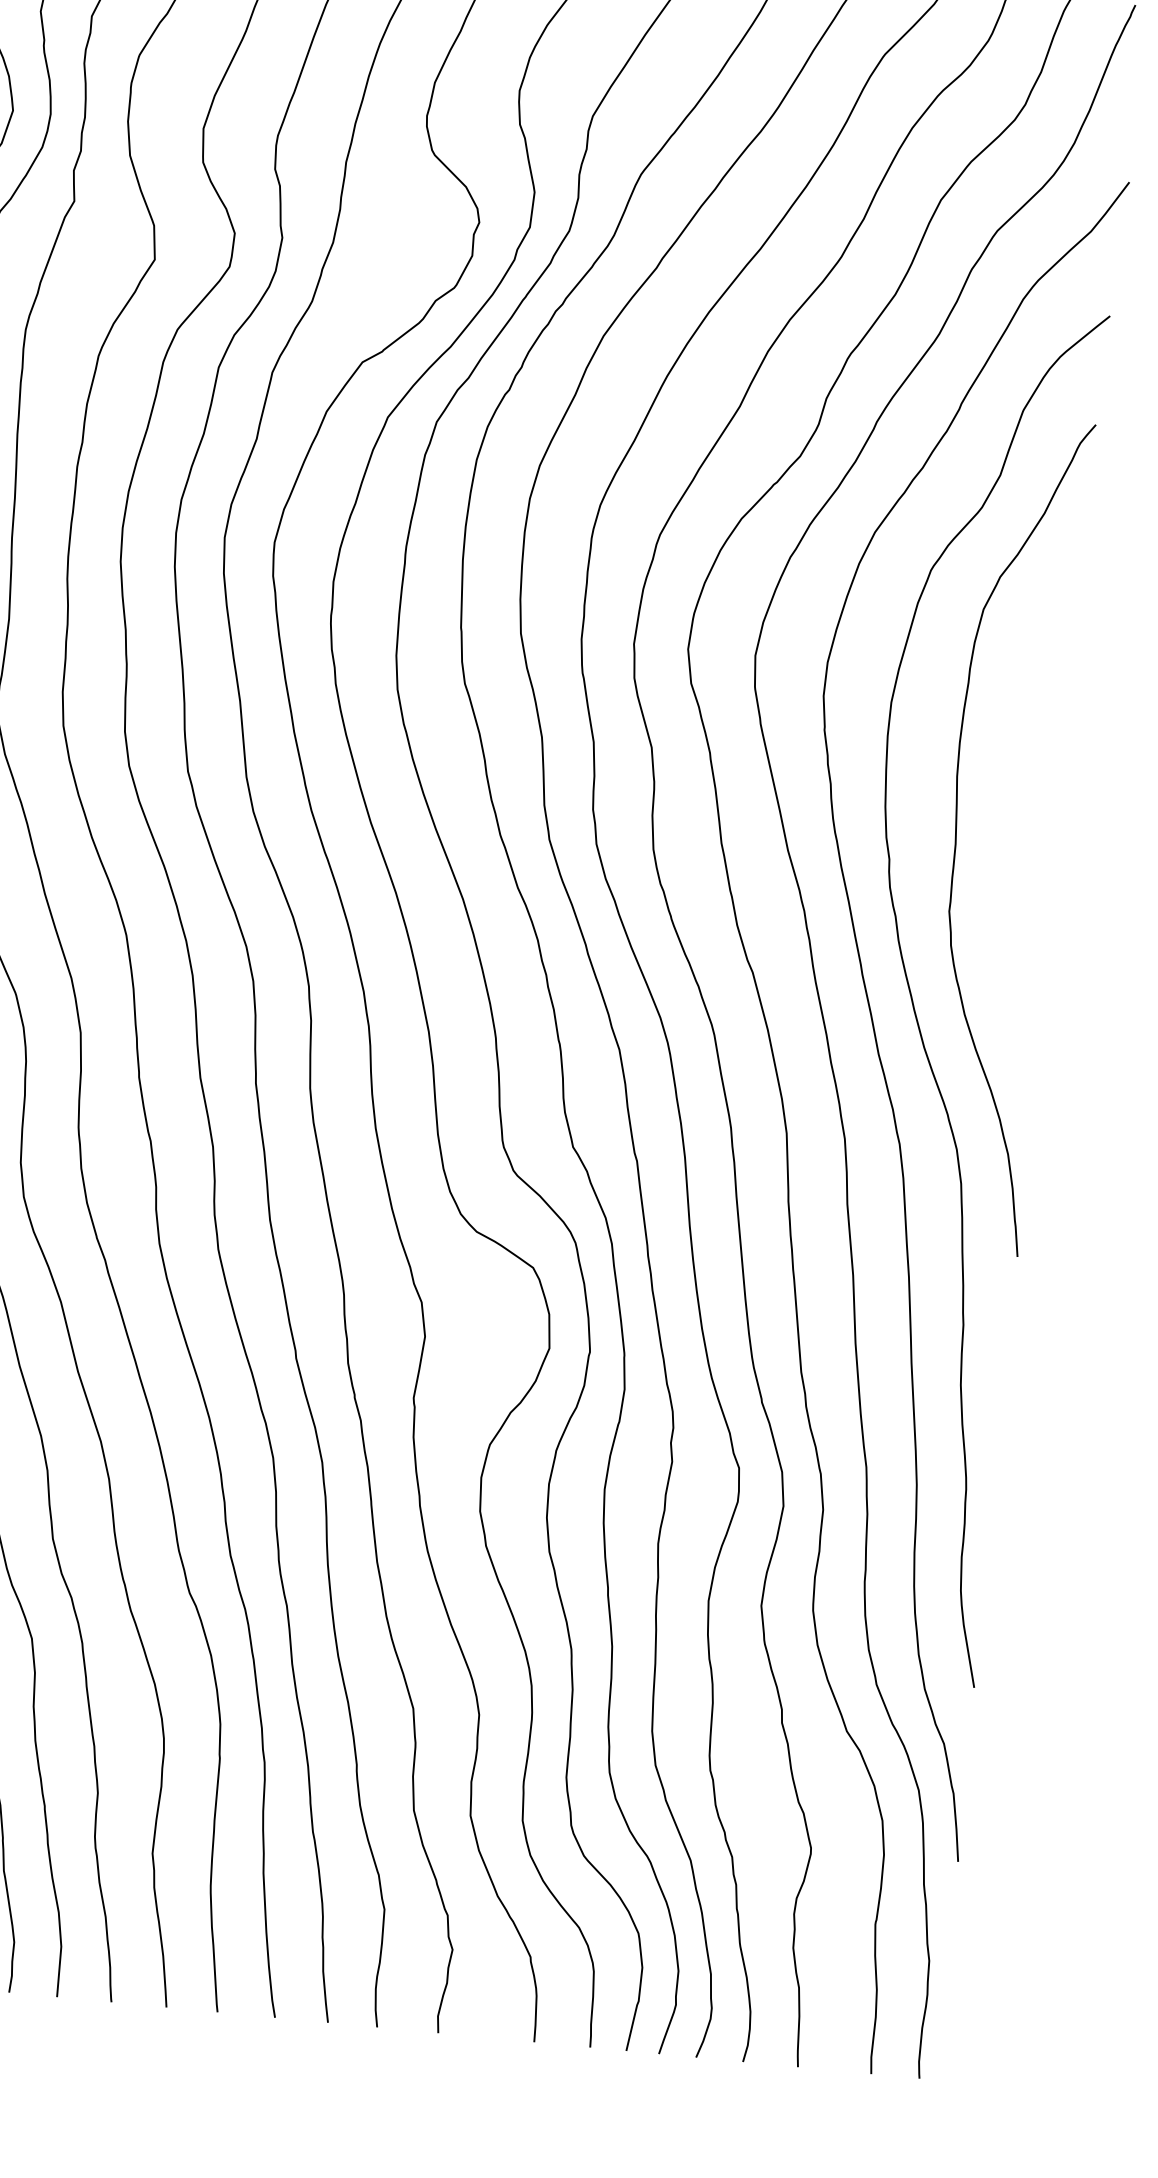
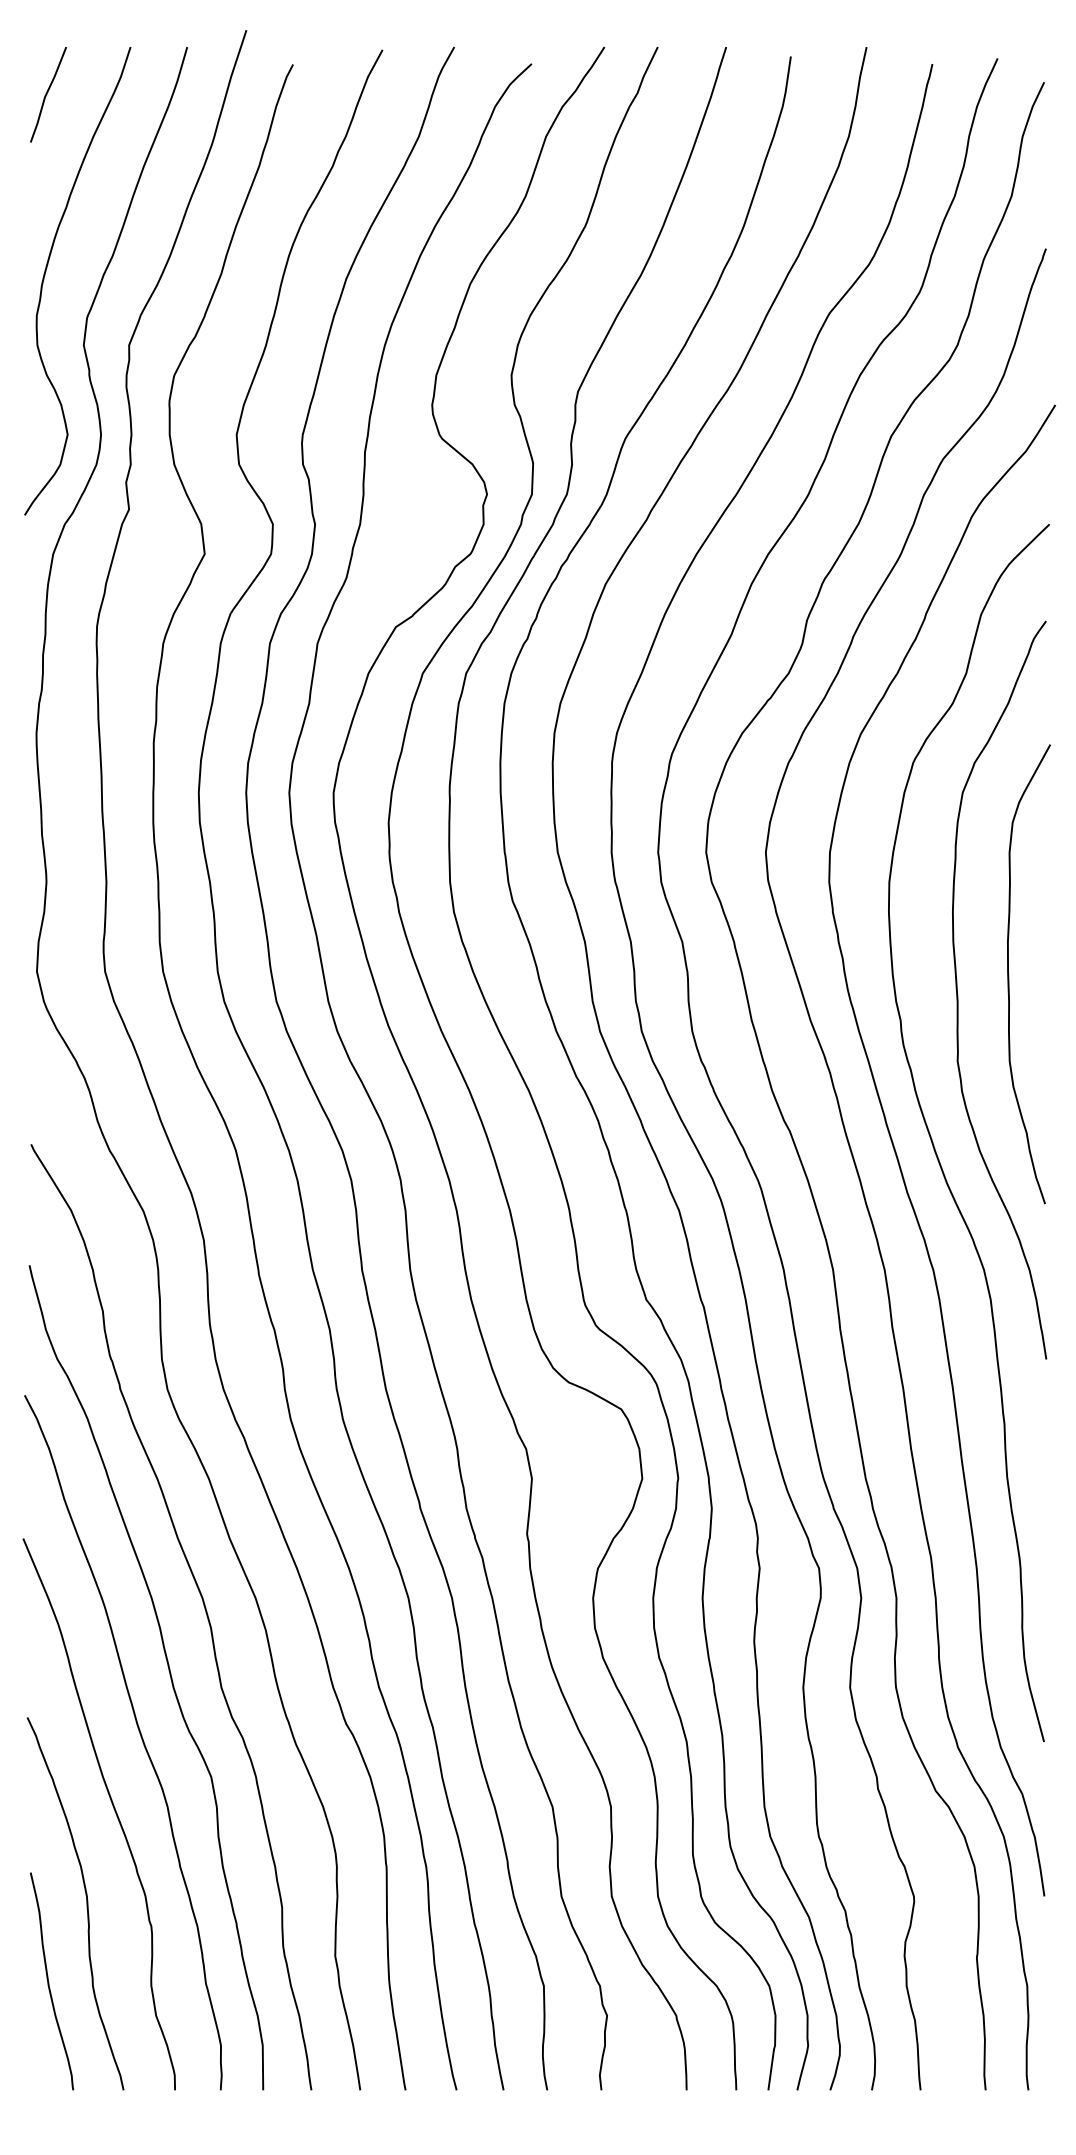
curve: (1016, 819) -> (1009, 974), added

